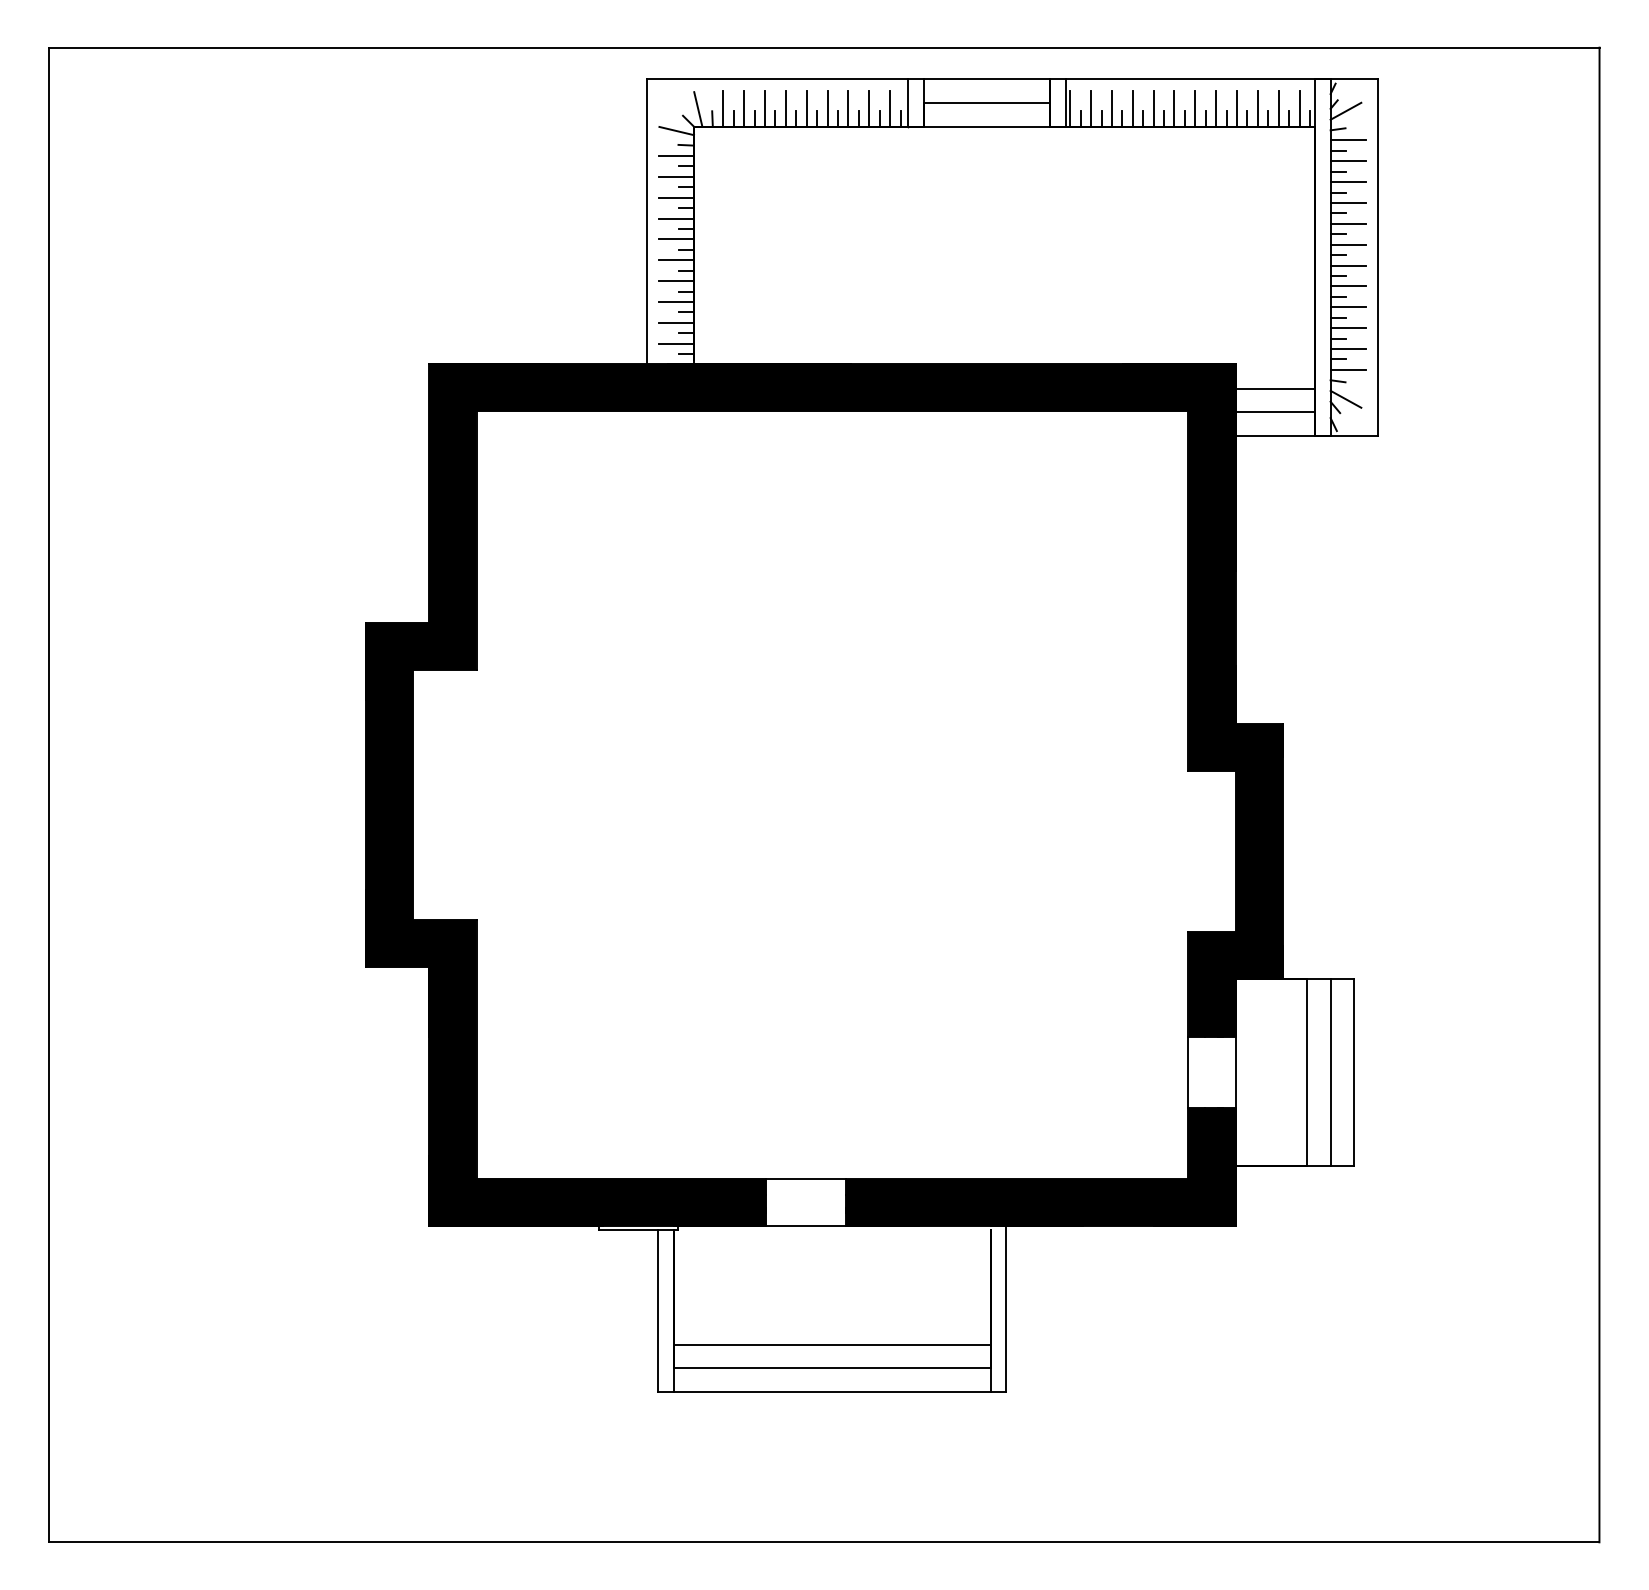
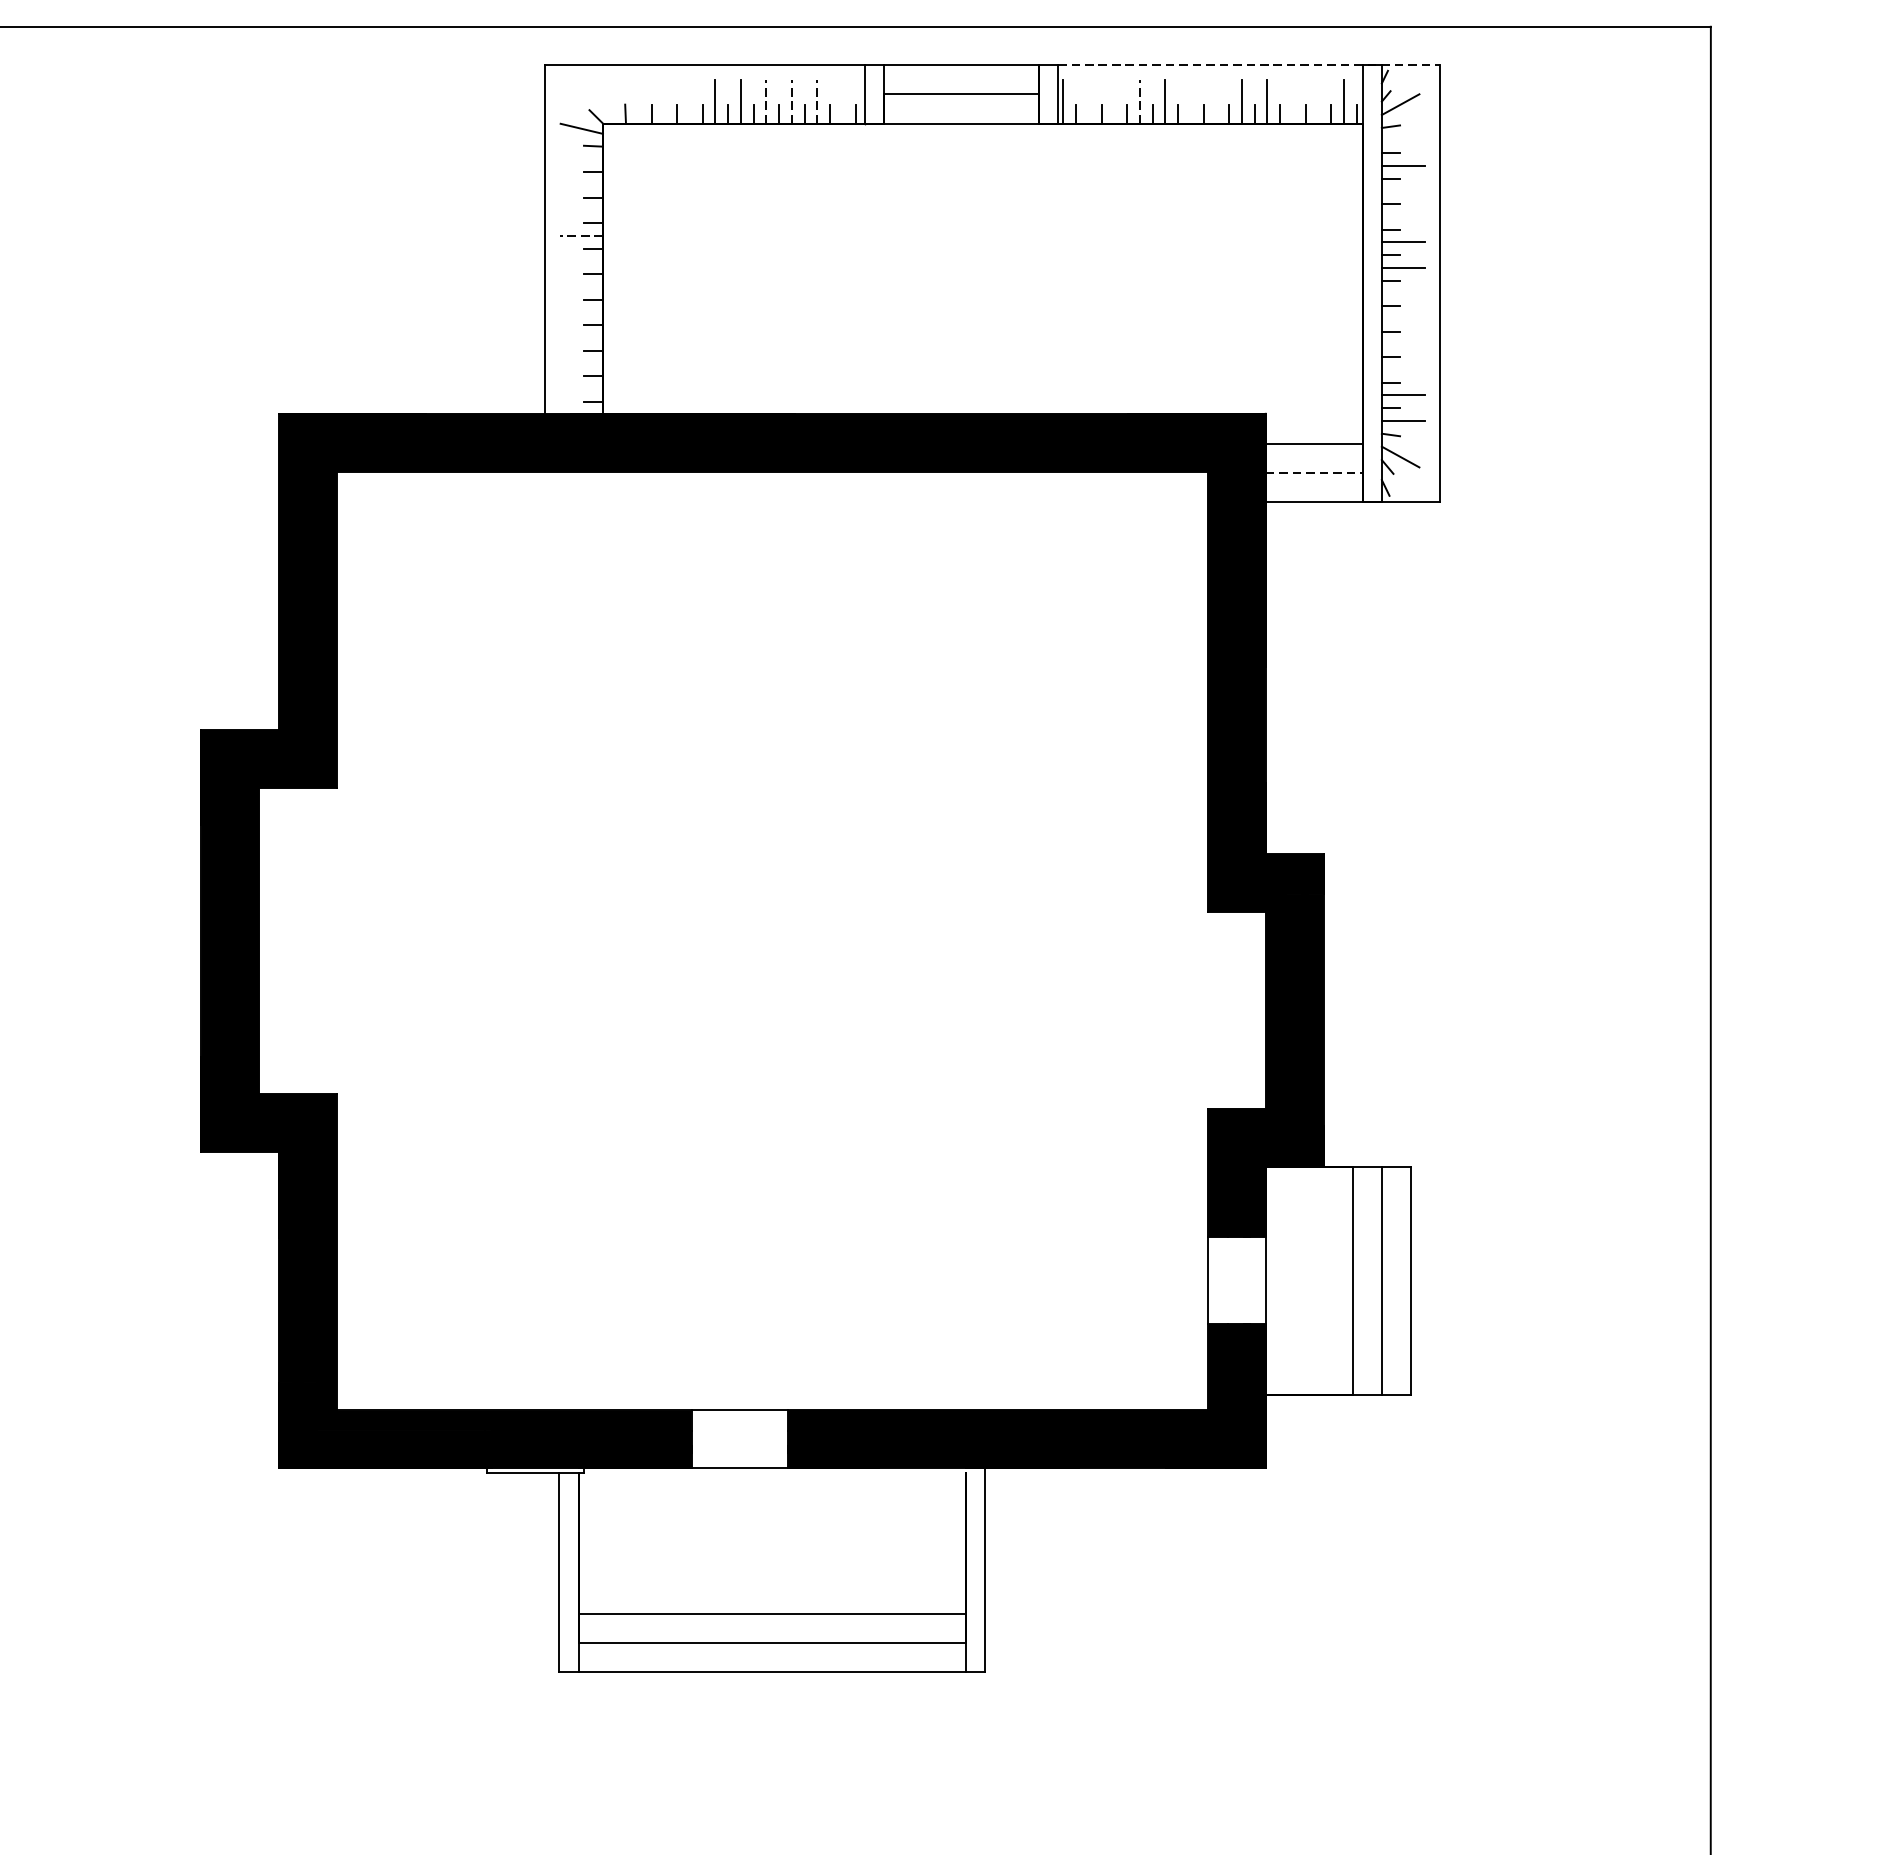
line: (1222, 79) -> (1249, 65), solid -> dashed
line: (723, 108) -> (639, 101), removed
line: (744, 108) -> (664, 101), removed
line: (764, 108) -> (689, 101), removed
line: (827, 108) -> (766, 101), solid -> dashed
line: (848, 108) -> (791, 101), solid -> dashed
line: (869, 108) -> (817, 101), solid -> dashed
line: (890, 108) -> (843, 101), removed
line: (1091, 108) -> (1089, 101), removed
line: (1111, 108) -> (1113, 101), removed
line: (1132, 108) -> (1139, 101), solid -> dashed
line: (1174, 108) -> (1190, 101), removed
line: (1195, 108) -> (1216, 101), removed
line: (1257, 108) -> (1292, 101), removed
line: (1278, 108) -> (1318, 101), removed
line: (698, 109) -> (608, 102), removed
line: (1347, 140) -> (1402, 140), removed
line: (676, 155) -> (581, 158), removed
line: (676, 176) -> (581, 184), removed
line: (1347, 182) -> (1402, 191), removed
line: (676, 197) -> (581, 210), removed
line: (1347, 203) -> (1402, 217), removed
line: (676, 218) -> (581, 235), solid -> dashed
line: (676, 239) -> (581, 261), removed
line: (676, 260) -> (581, 287), removed
line: (1347, 265) -> (1402, 293), removed
line: (676, 281) -> (581, 312), removed
line: (1347, 286) -> (1402, 319), removed
line: (676, 301) -> (581, 337), removed
line: (1347, 307) -> (1402, 344), removed
line: (676, 322) -> (581, 363), removed
line: (1347, 328) -> (1402, 370), removed
line: (676, 343) -> (581, 388), removed
line: (1275, 412) -> (1314, 473), solid -> dashed

